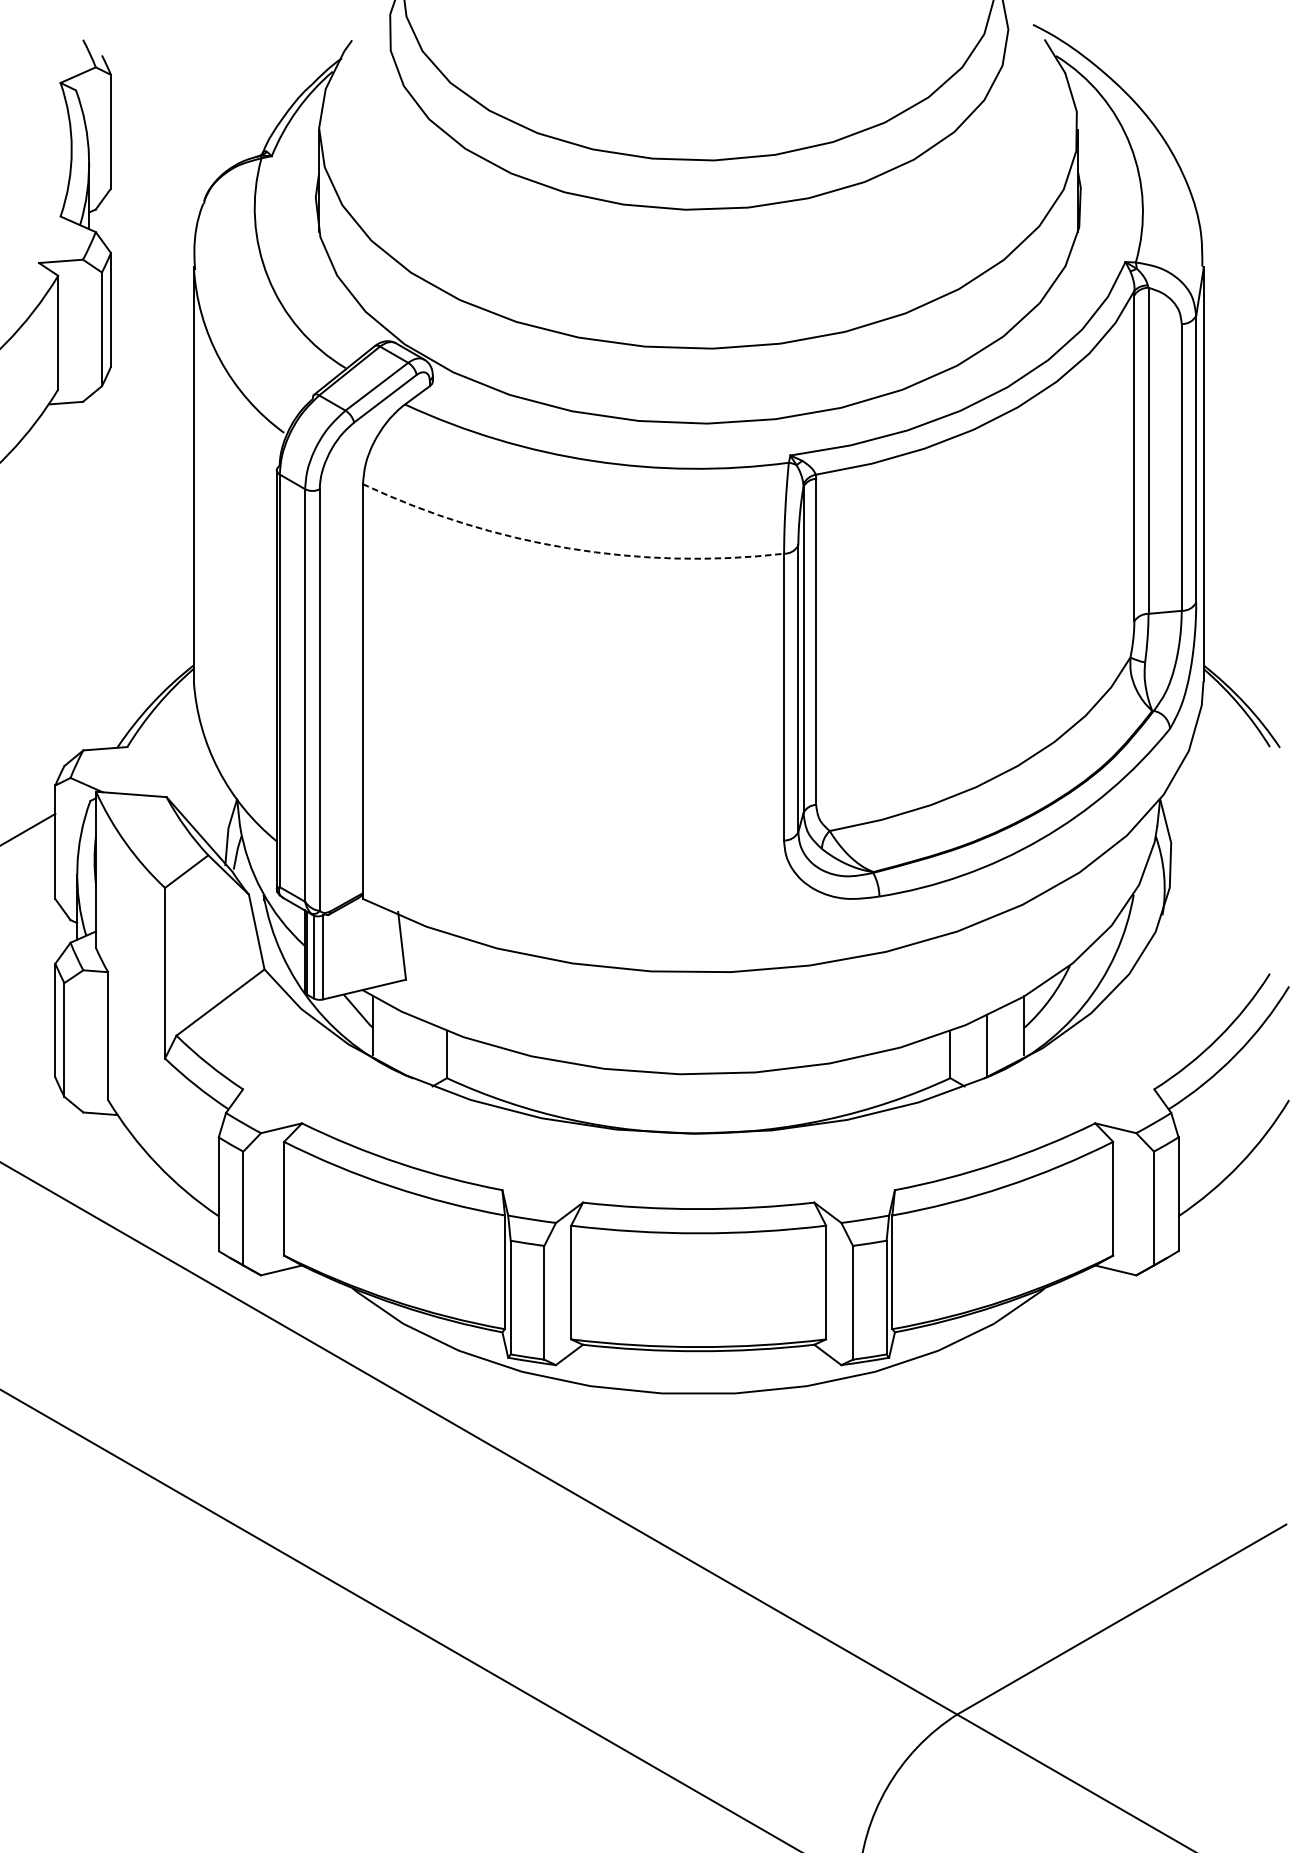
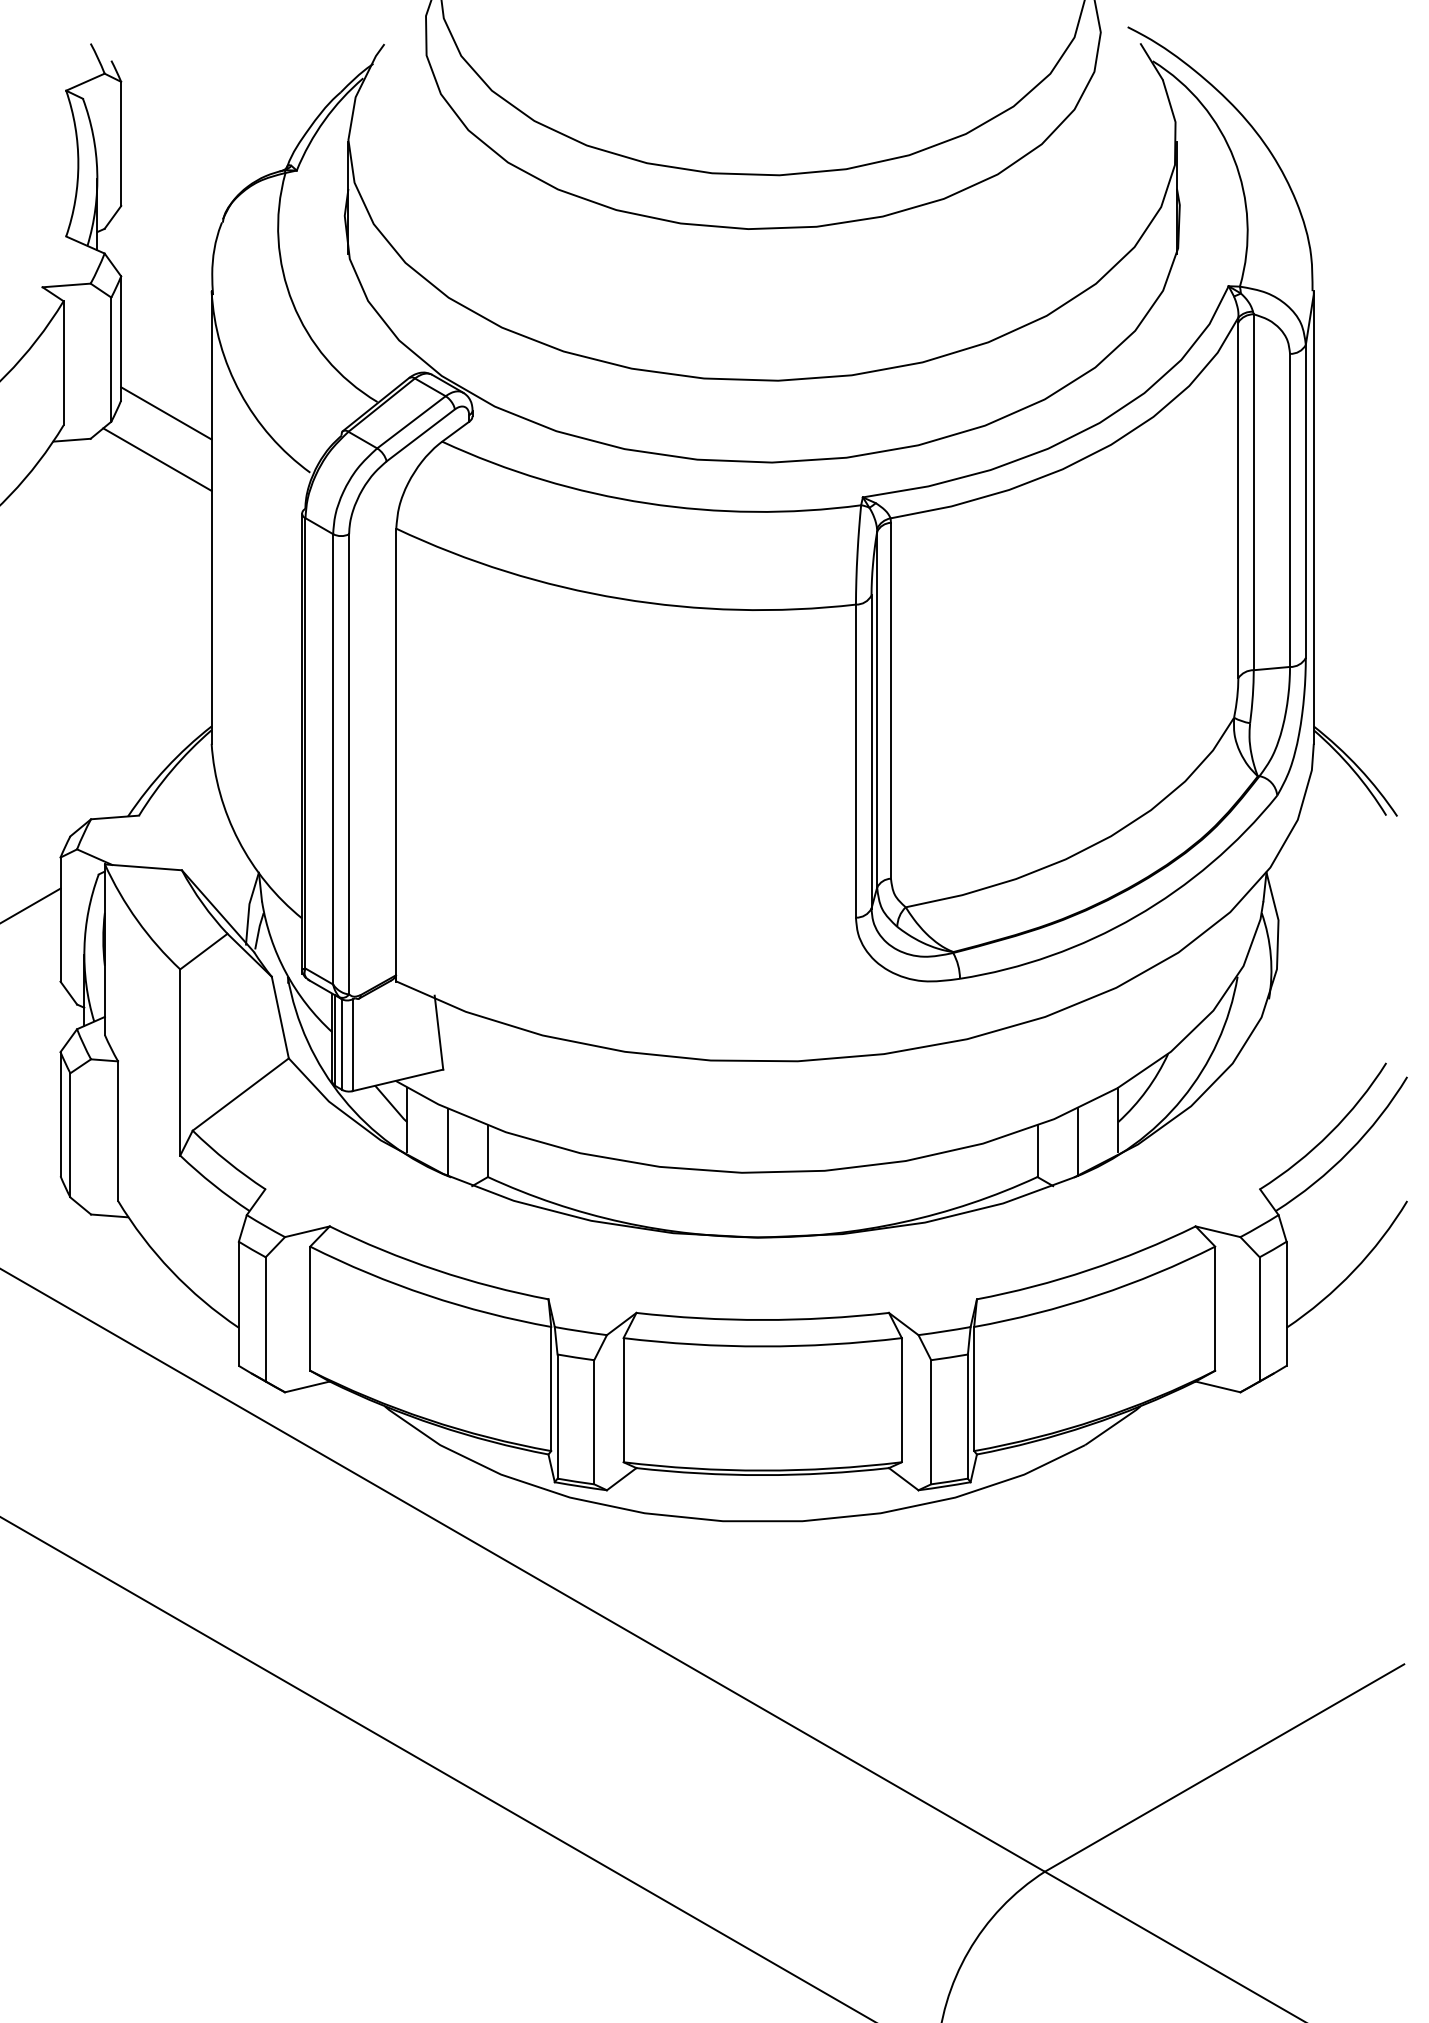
line: (152, 378) -> (166, 413), added
line: (144, 420) -> (157, 459), added
arc: (568, 548) -> (620, 598), dashed -> solid
line: (409, 1045) -> (447, 1141), added

